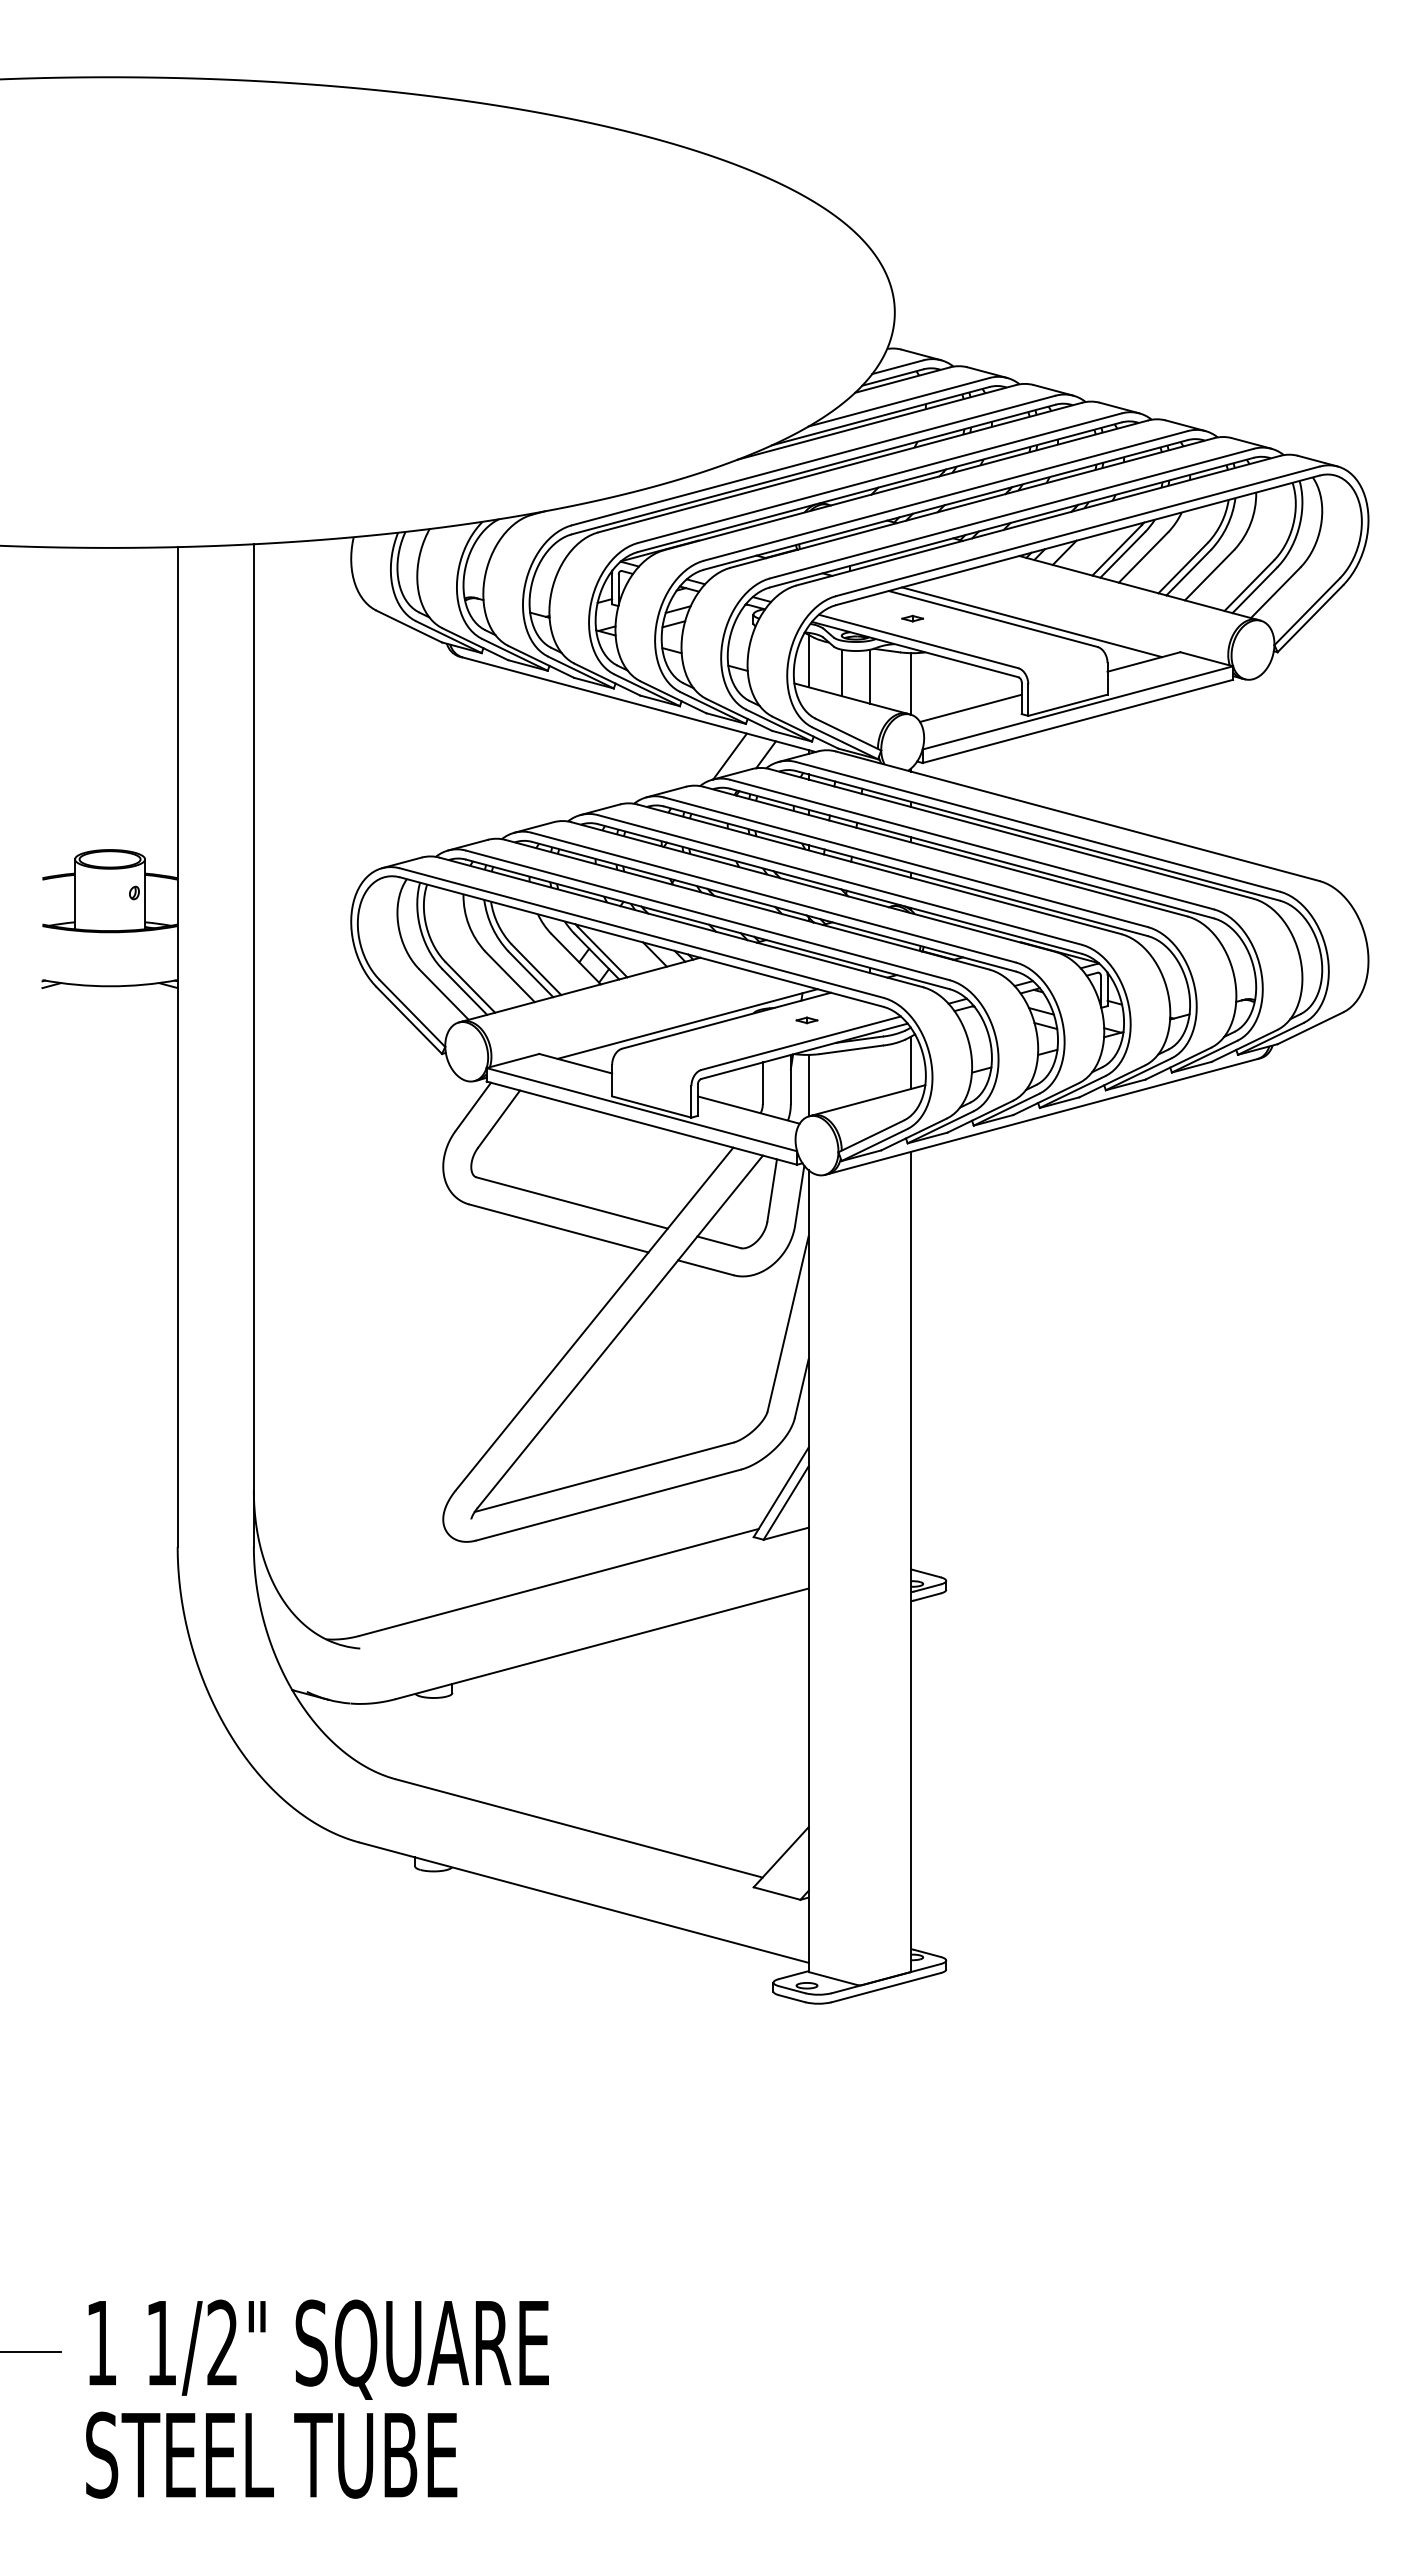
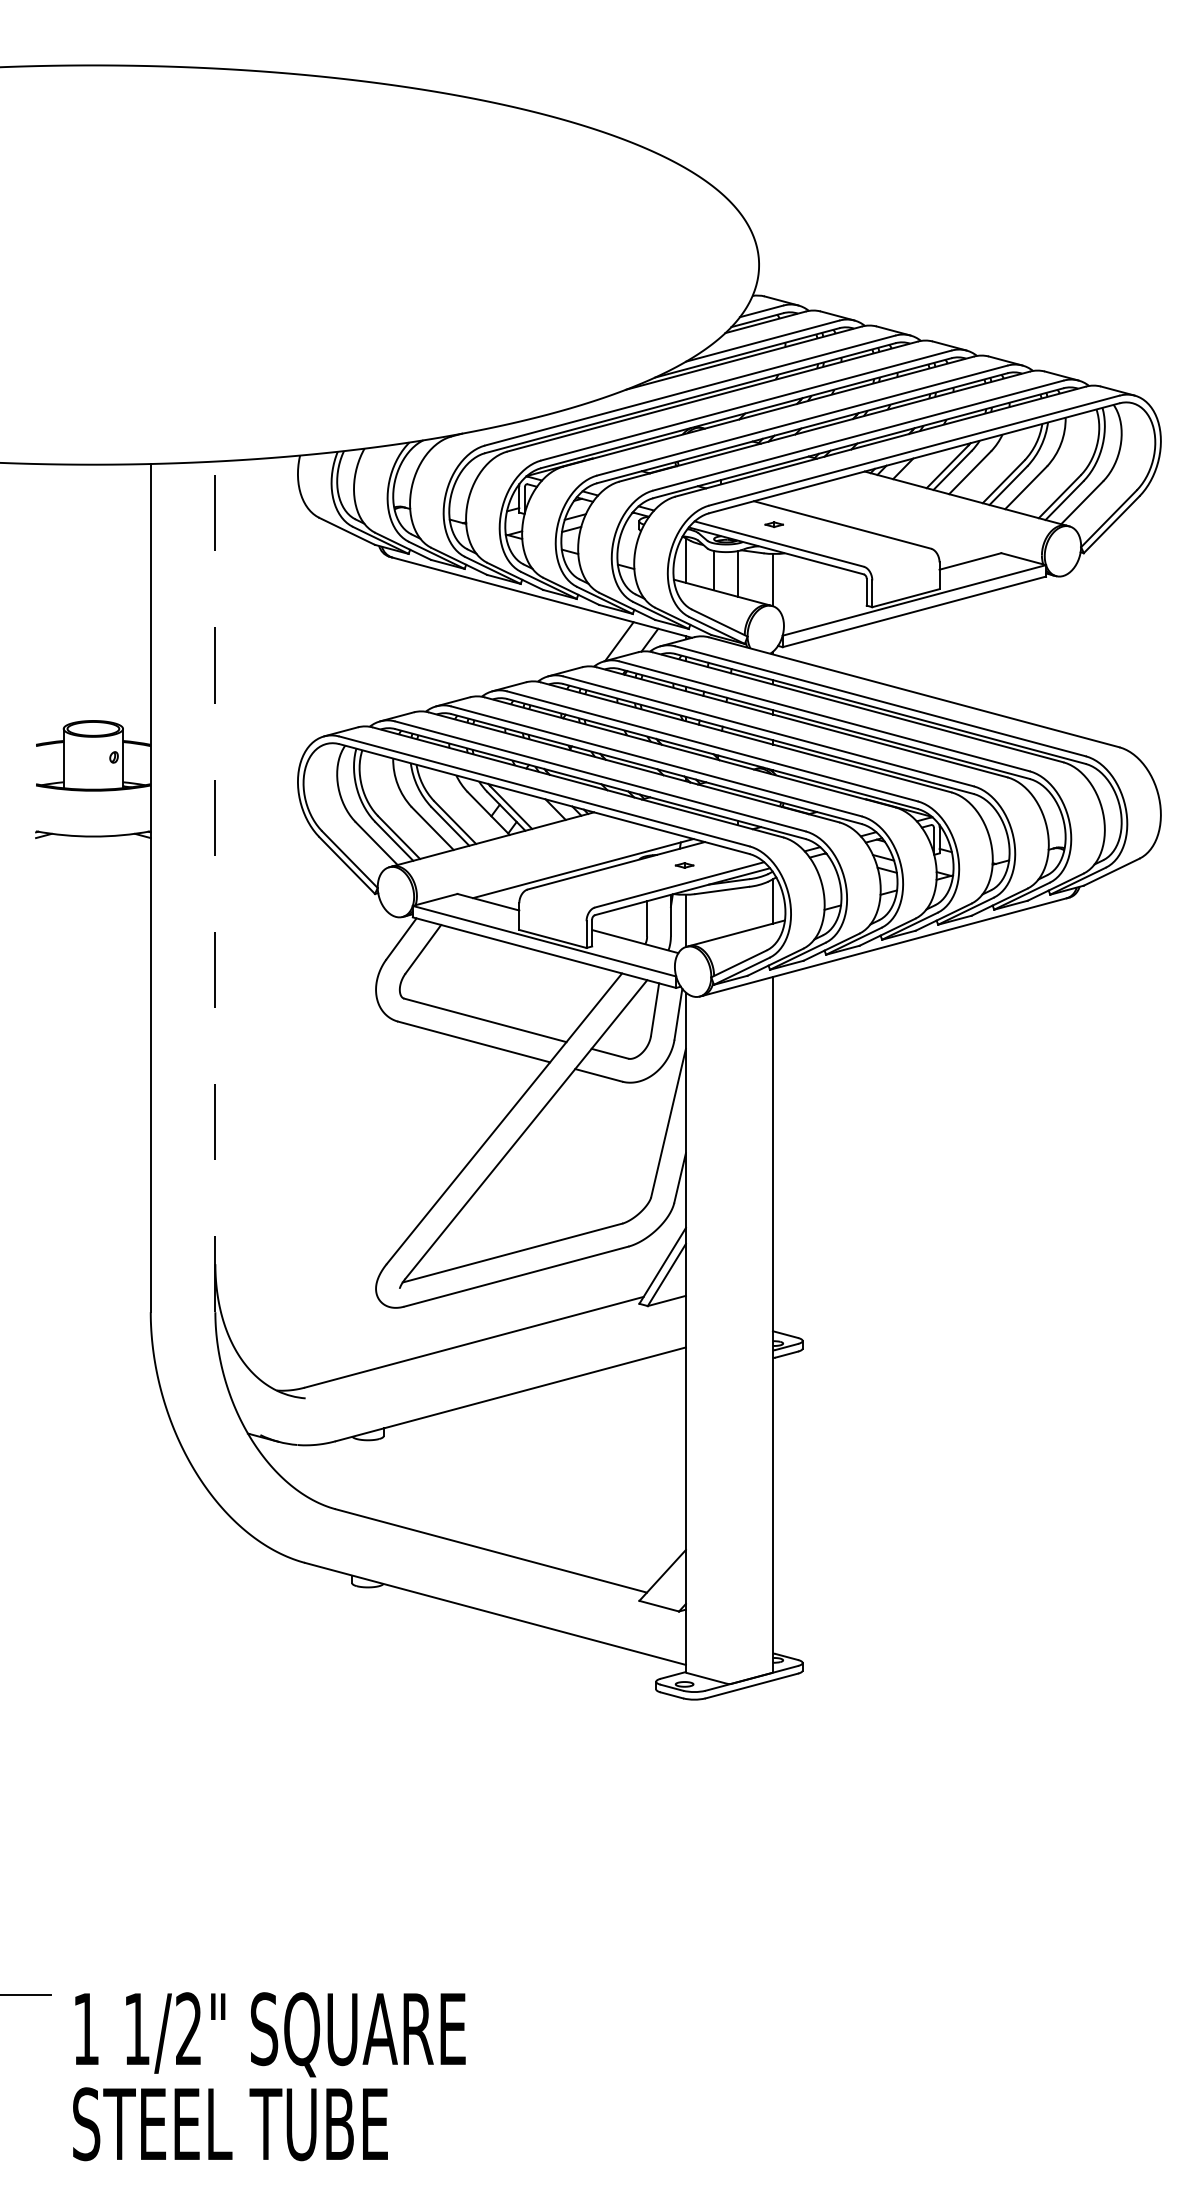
line: (1032, 622) -> (875, 527), removed
line: (970, 707) -> (823, 600), removed
line: (253, 1045) -> (215, 886), solid -> dashed
text: (317, 2398) -> (269, 2076), moved

